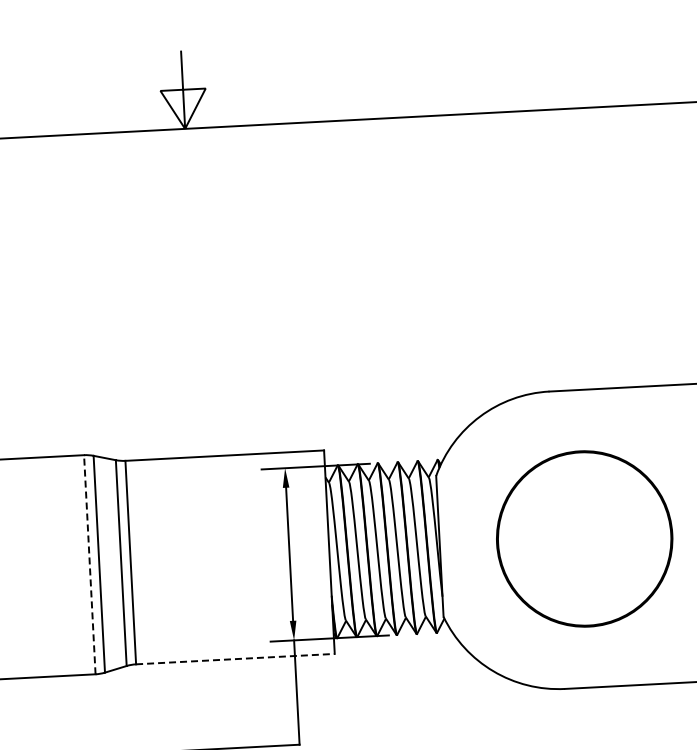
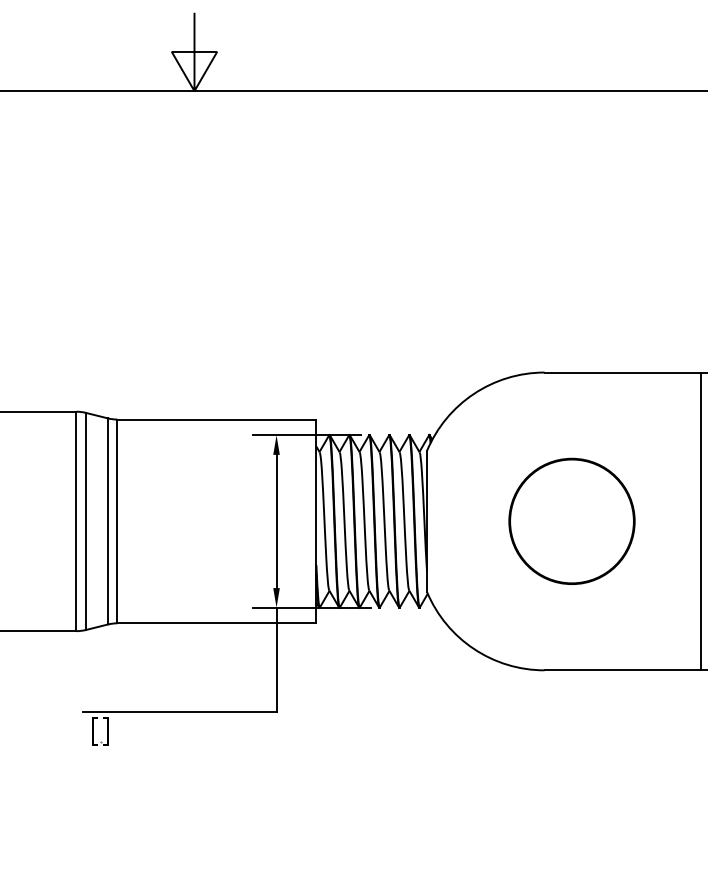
circle: (584, 537) -> (571, 520), size x0.71
line: (89, 564) -> (76, 521), dashed -> solid
line: (235, 659) -> (217, 623), dashed -> solid

